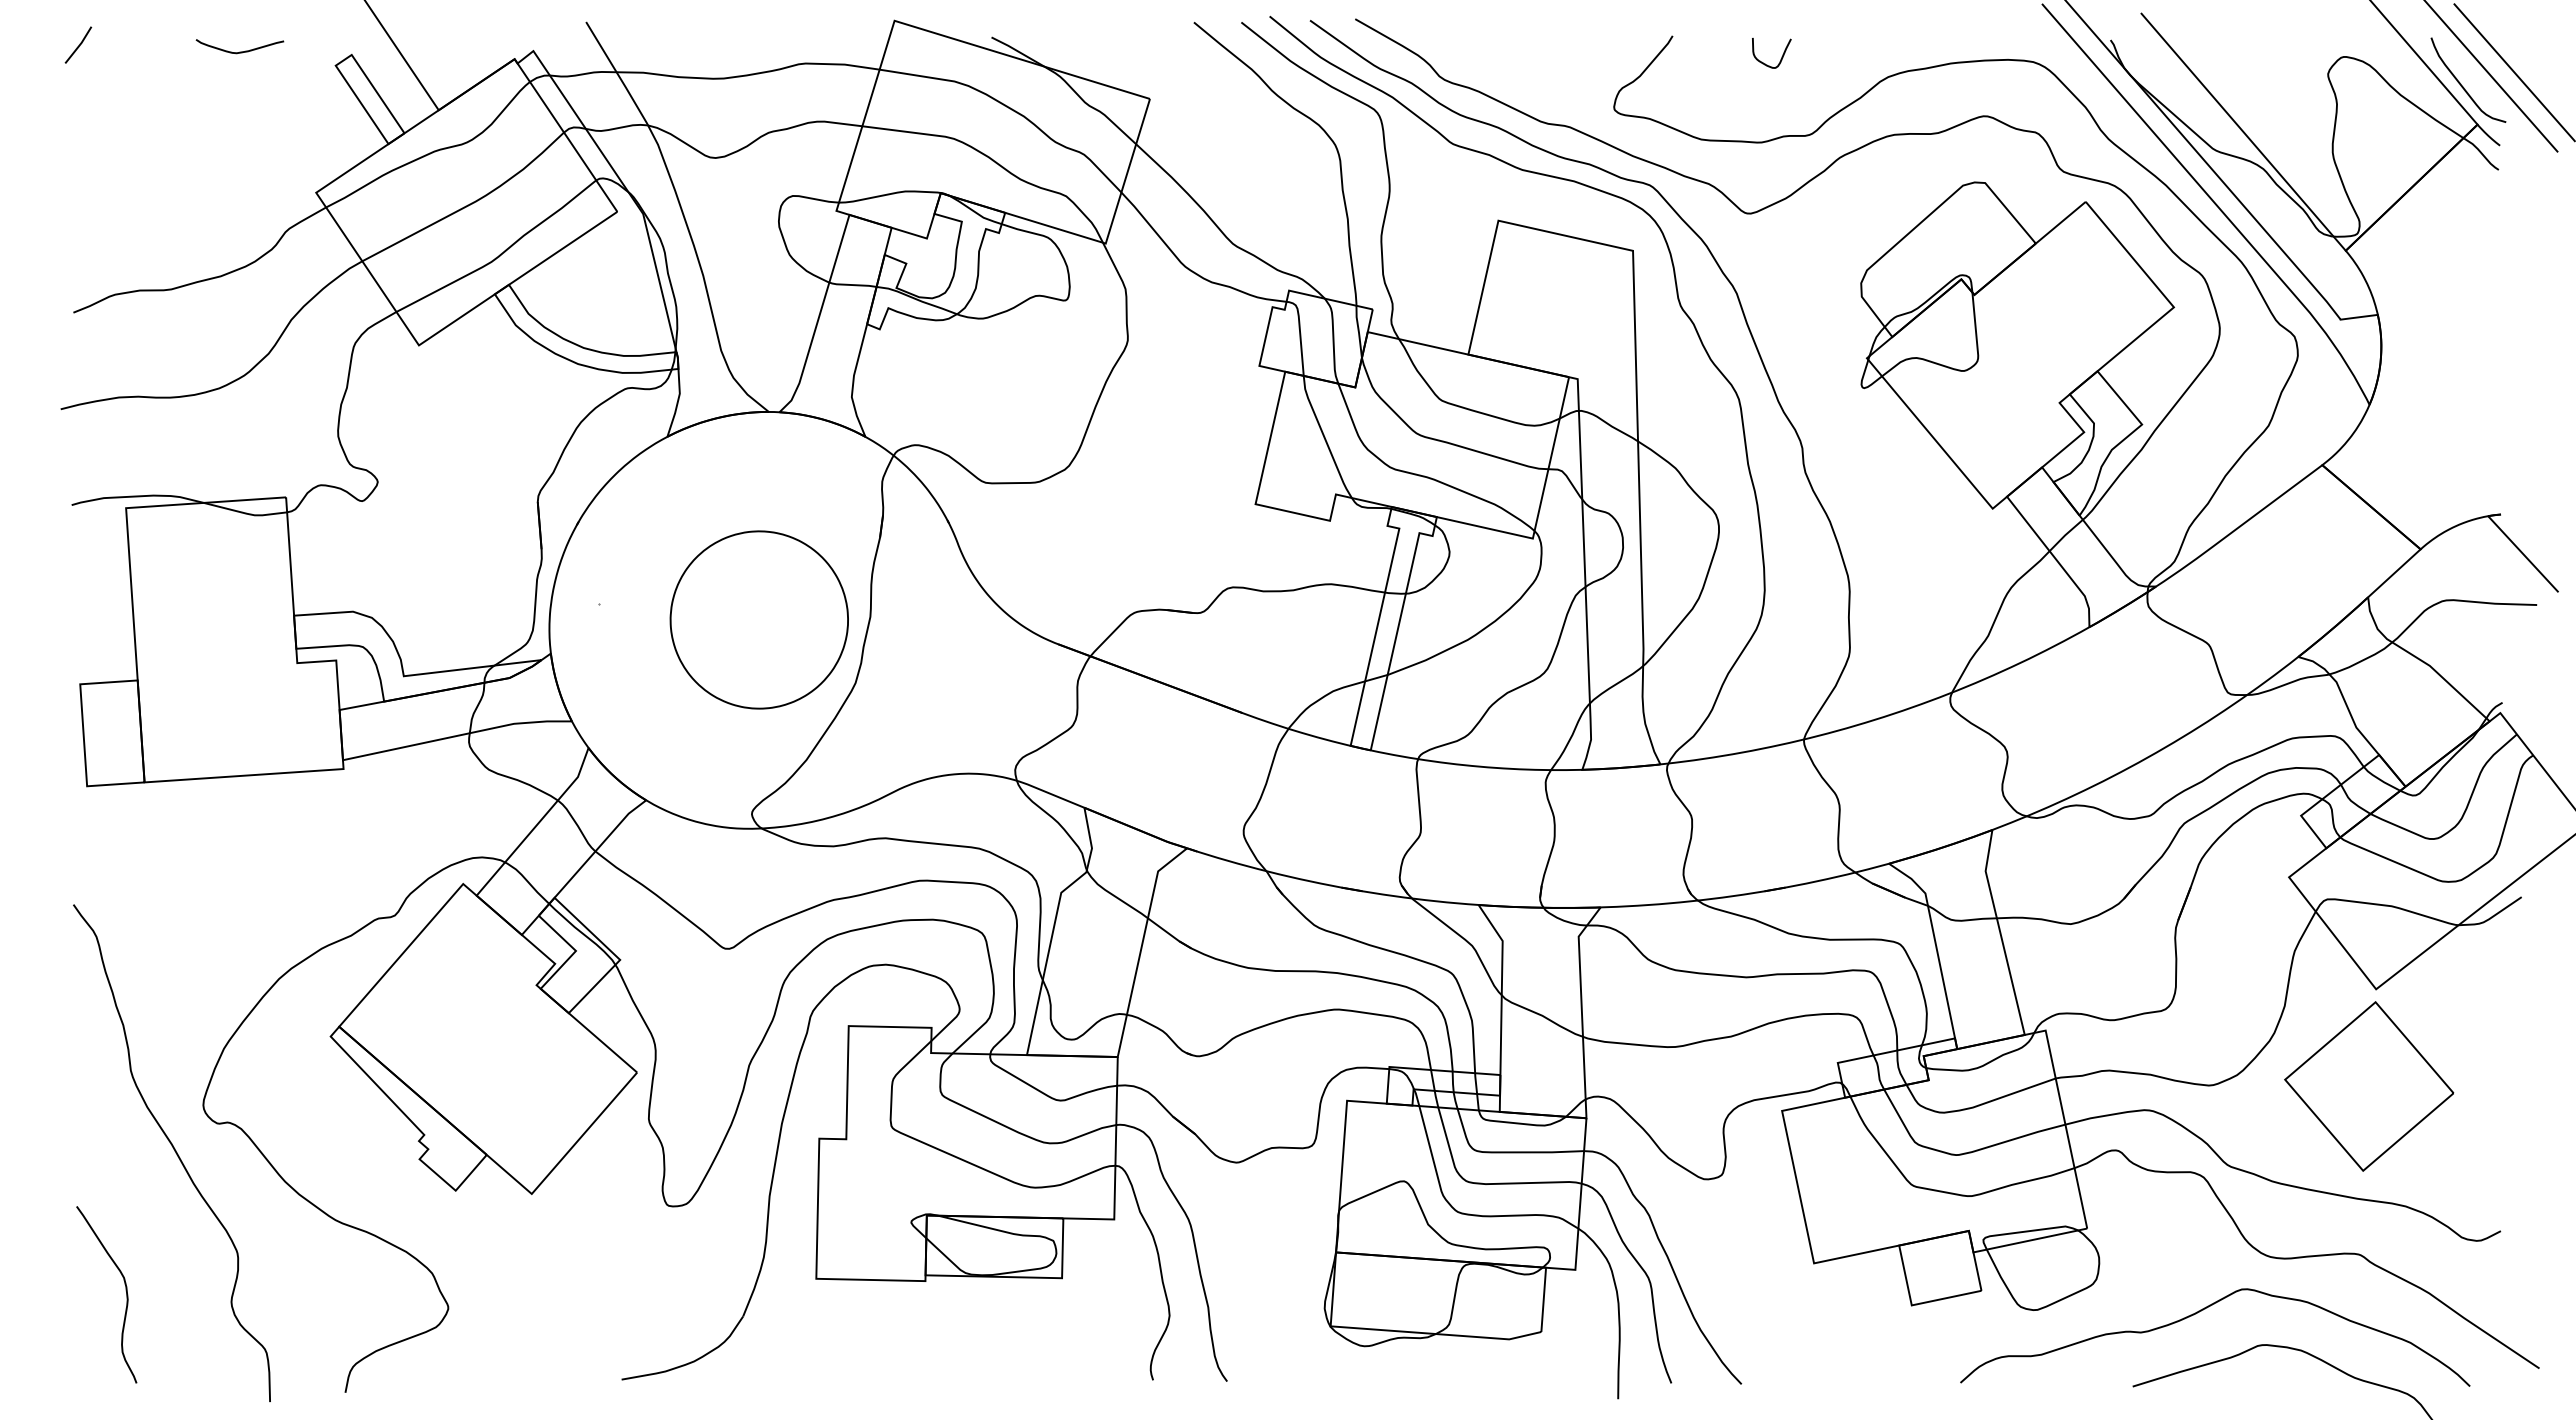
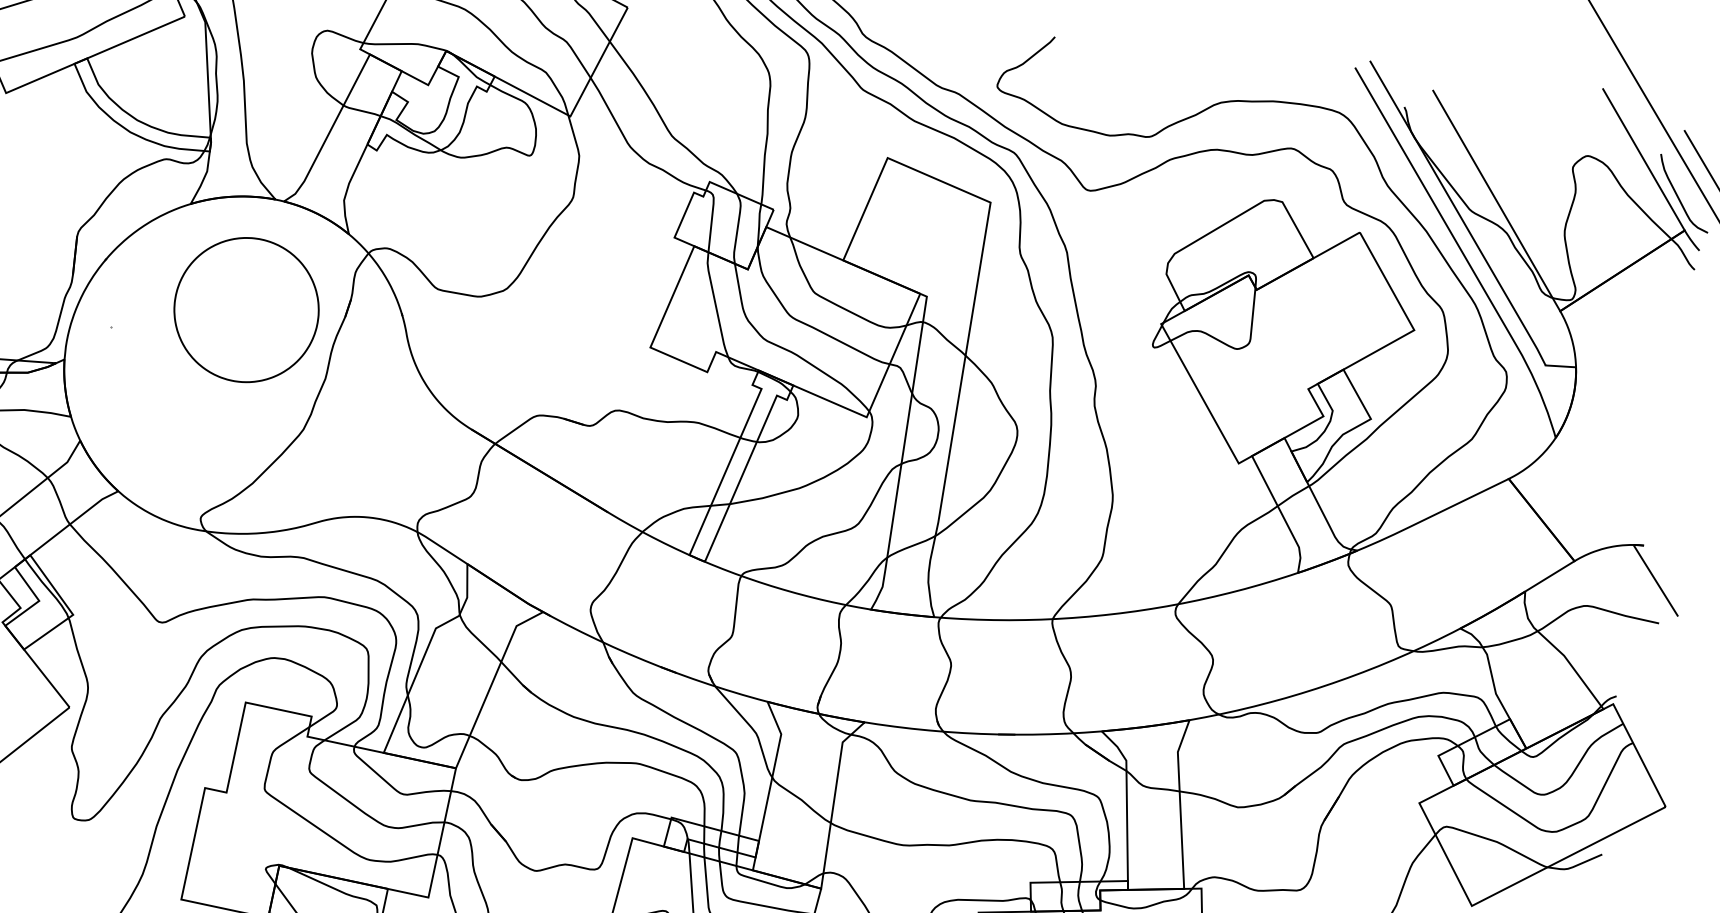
curve: (1781, 56) -> (1138, 69), removed
part: (758, 619) -> (245, 309), moved

